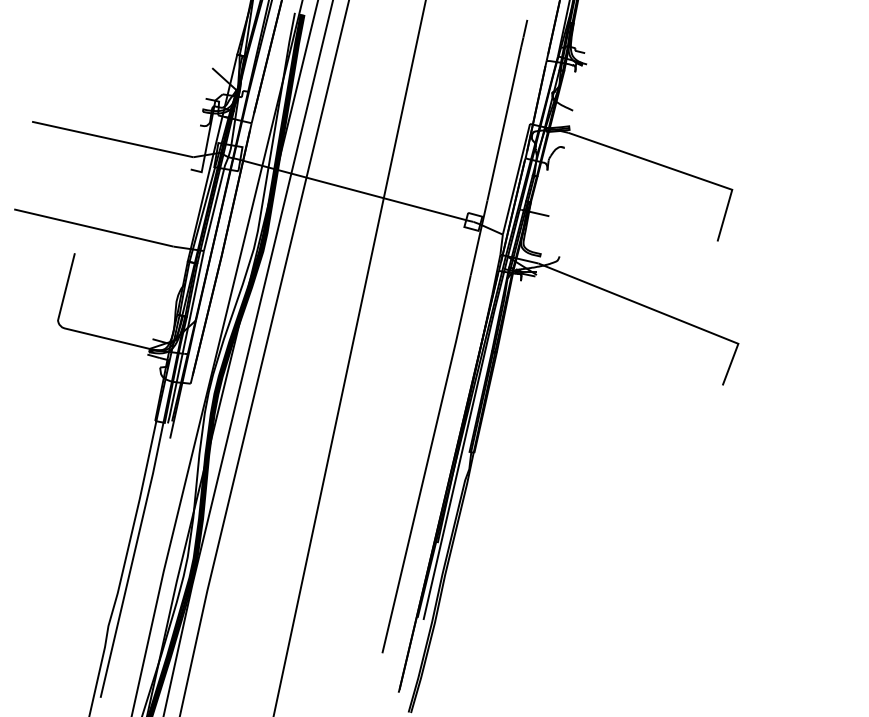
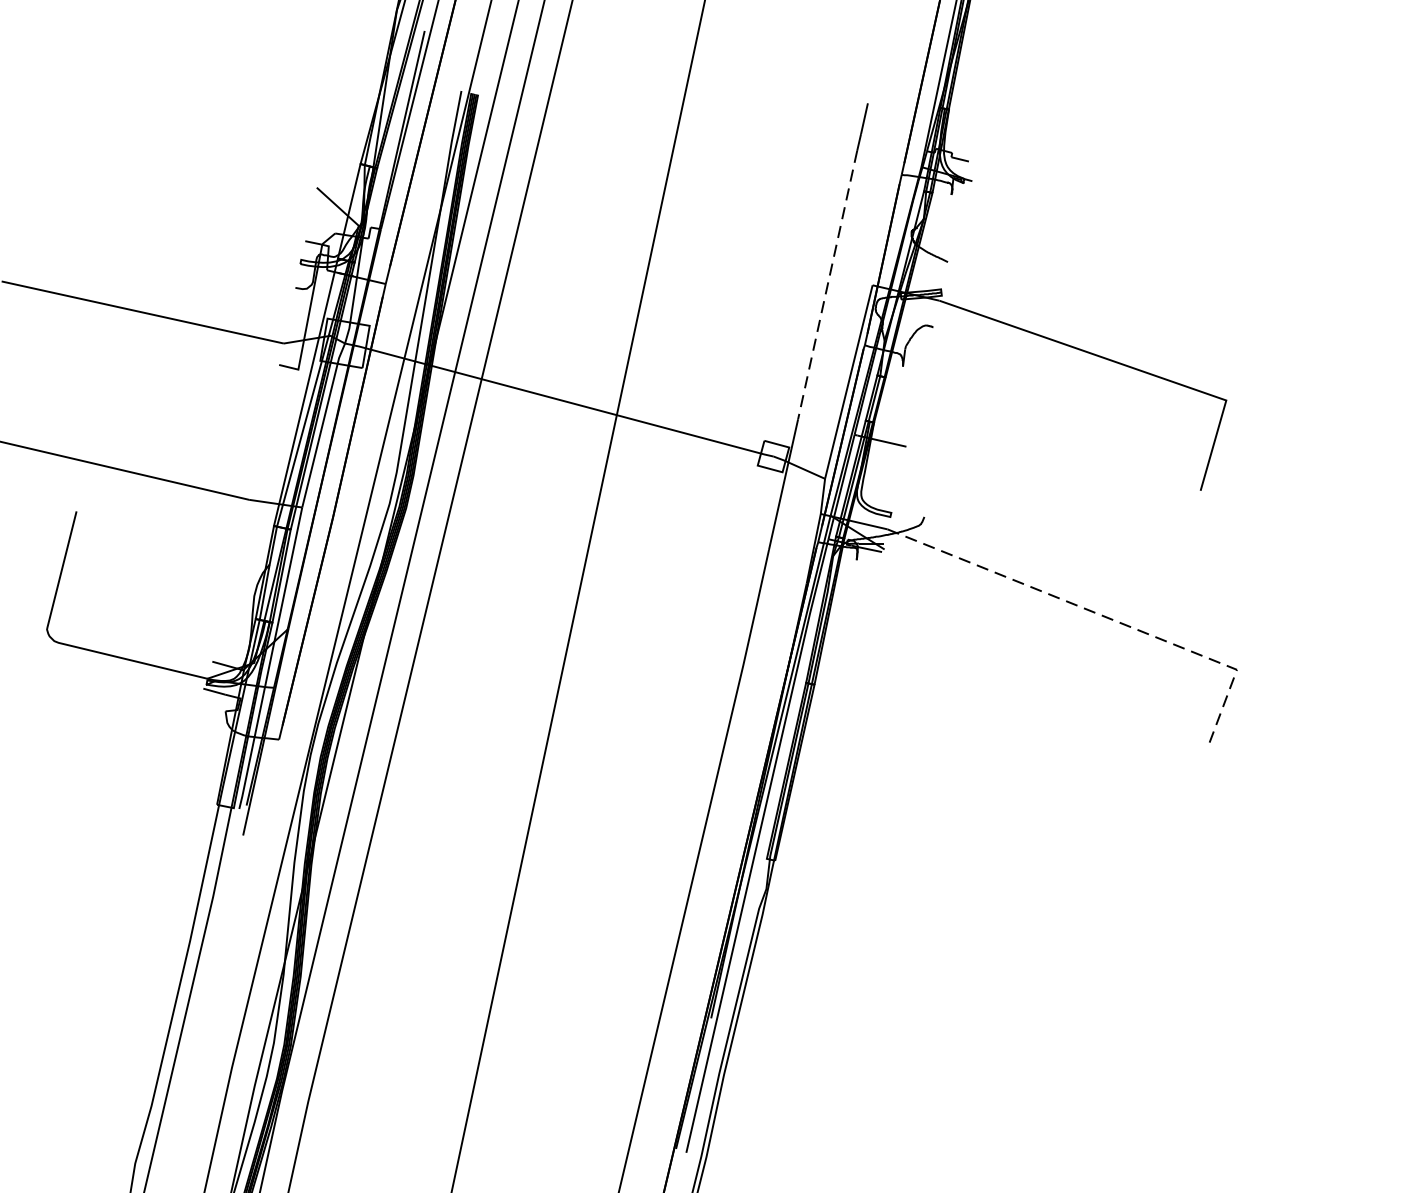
line: (504, 123) -> (827, 284), solid -> dashed
line: (659, 312) -> (1099, 615), solid -> dashed

